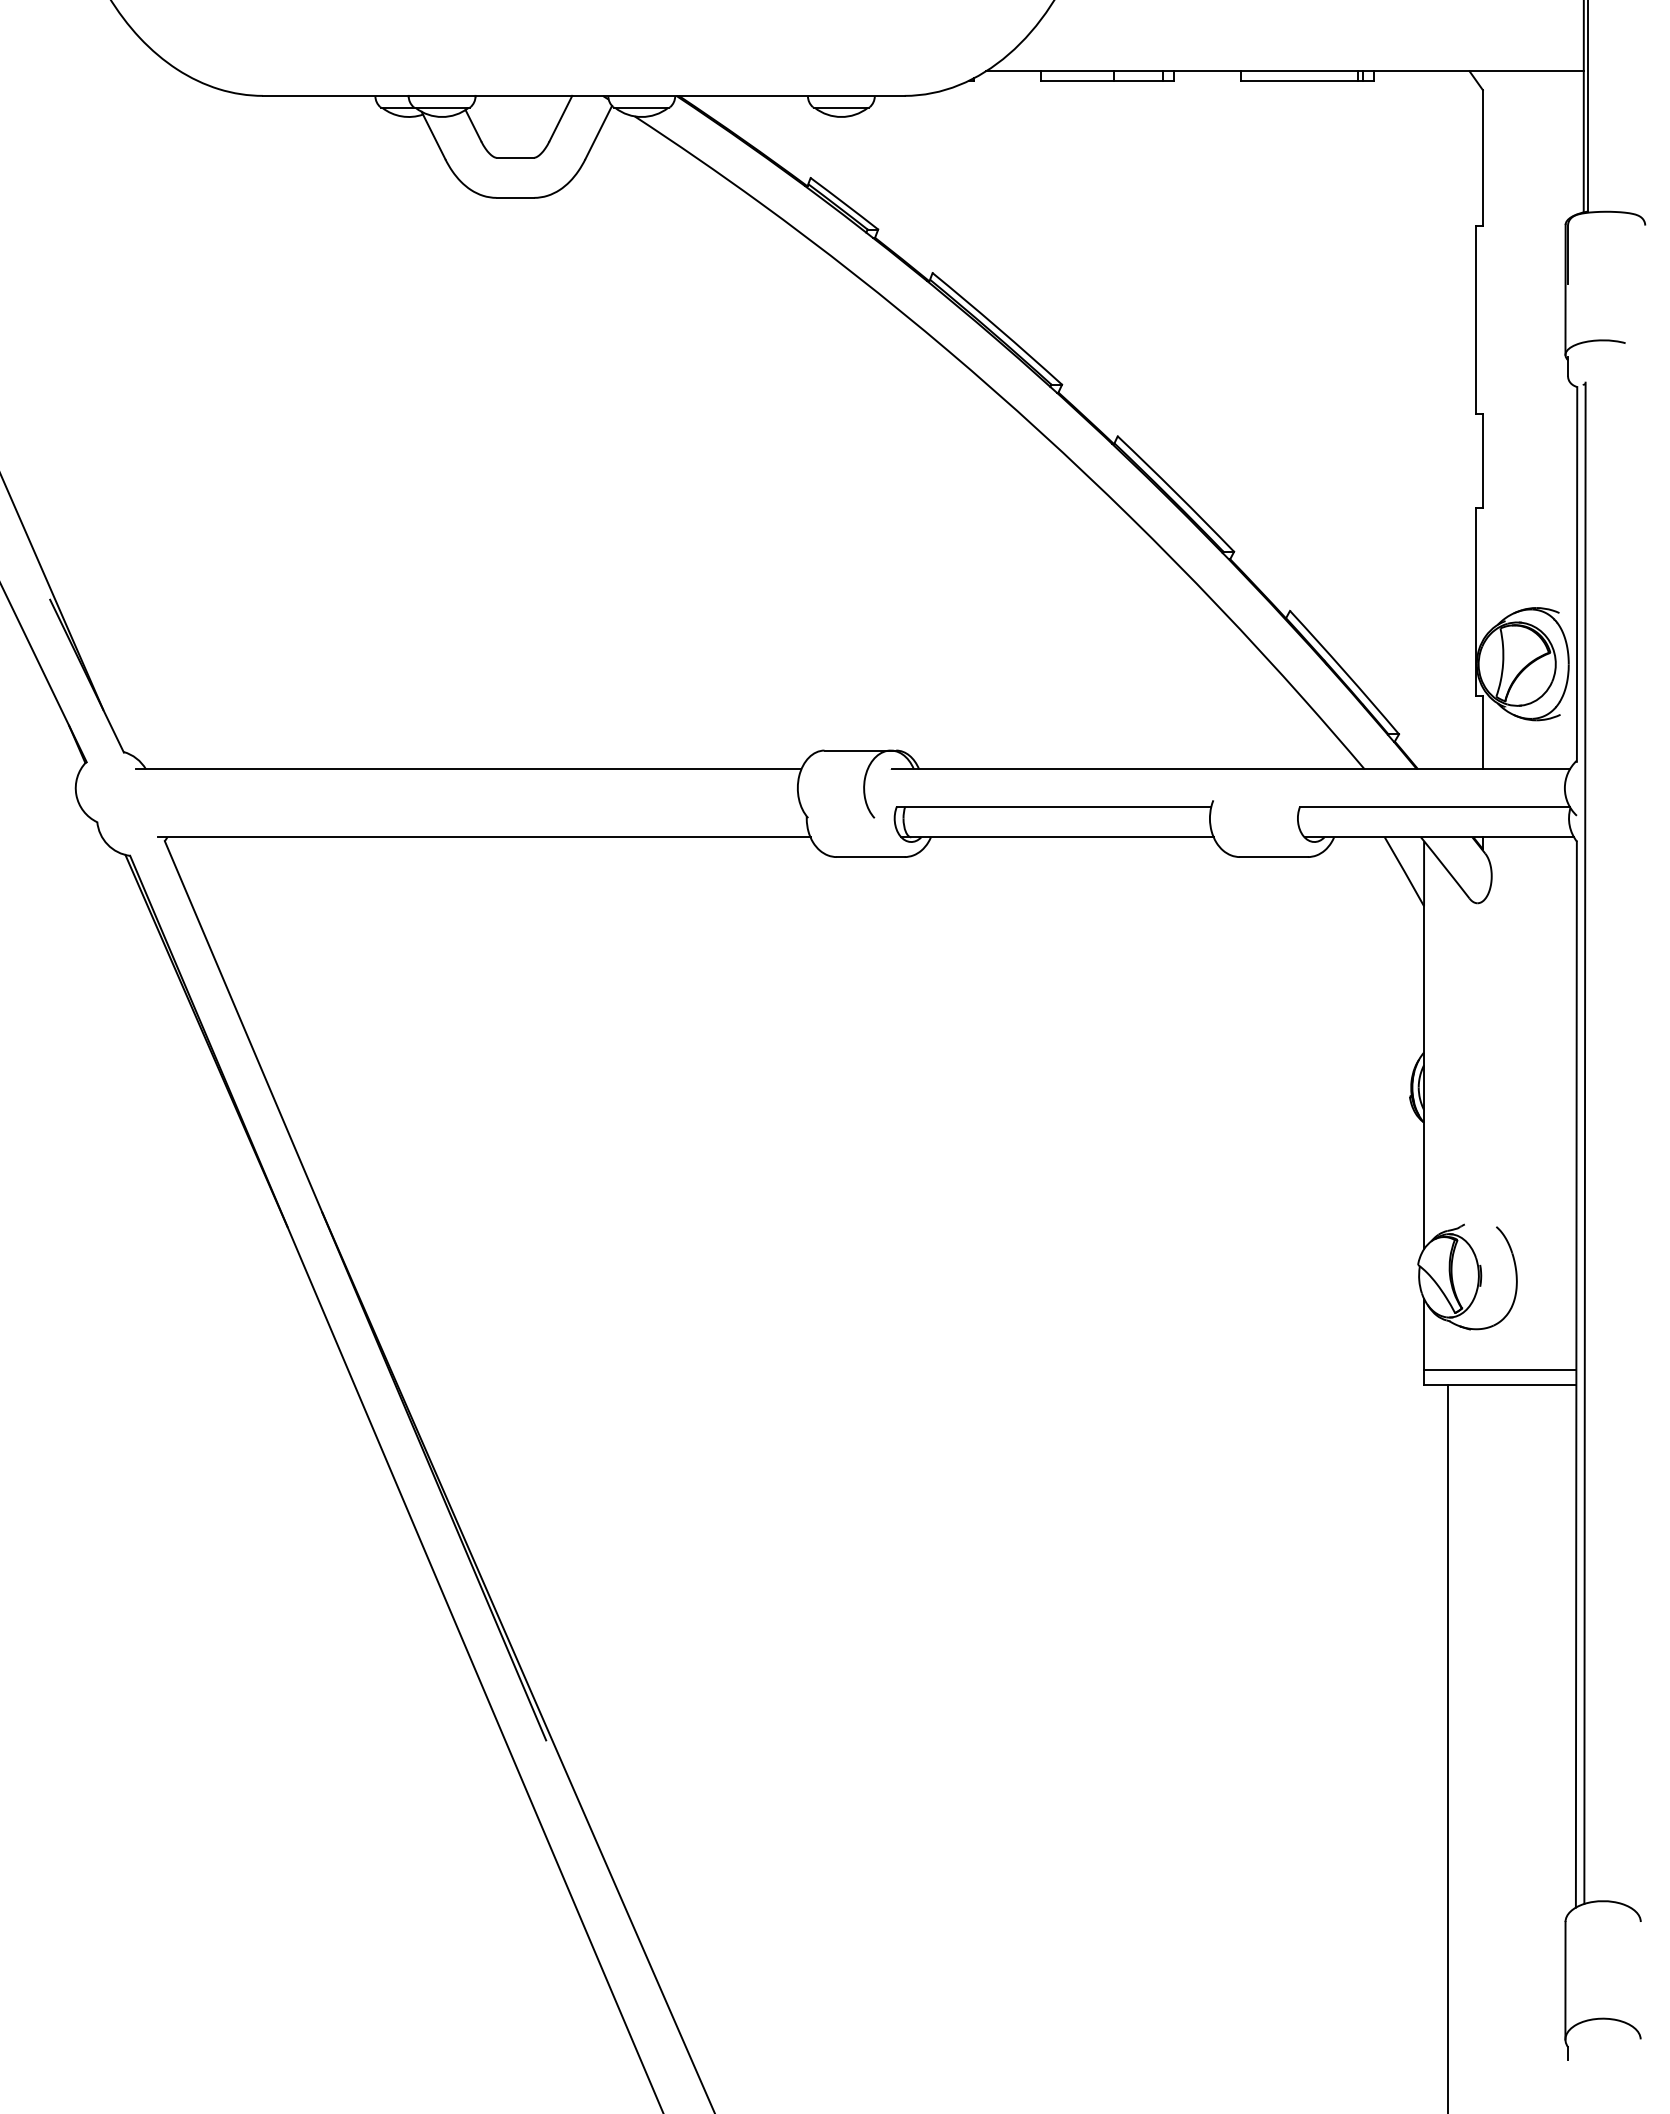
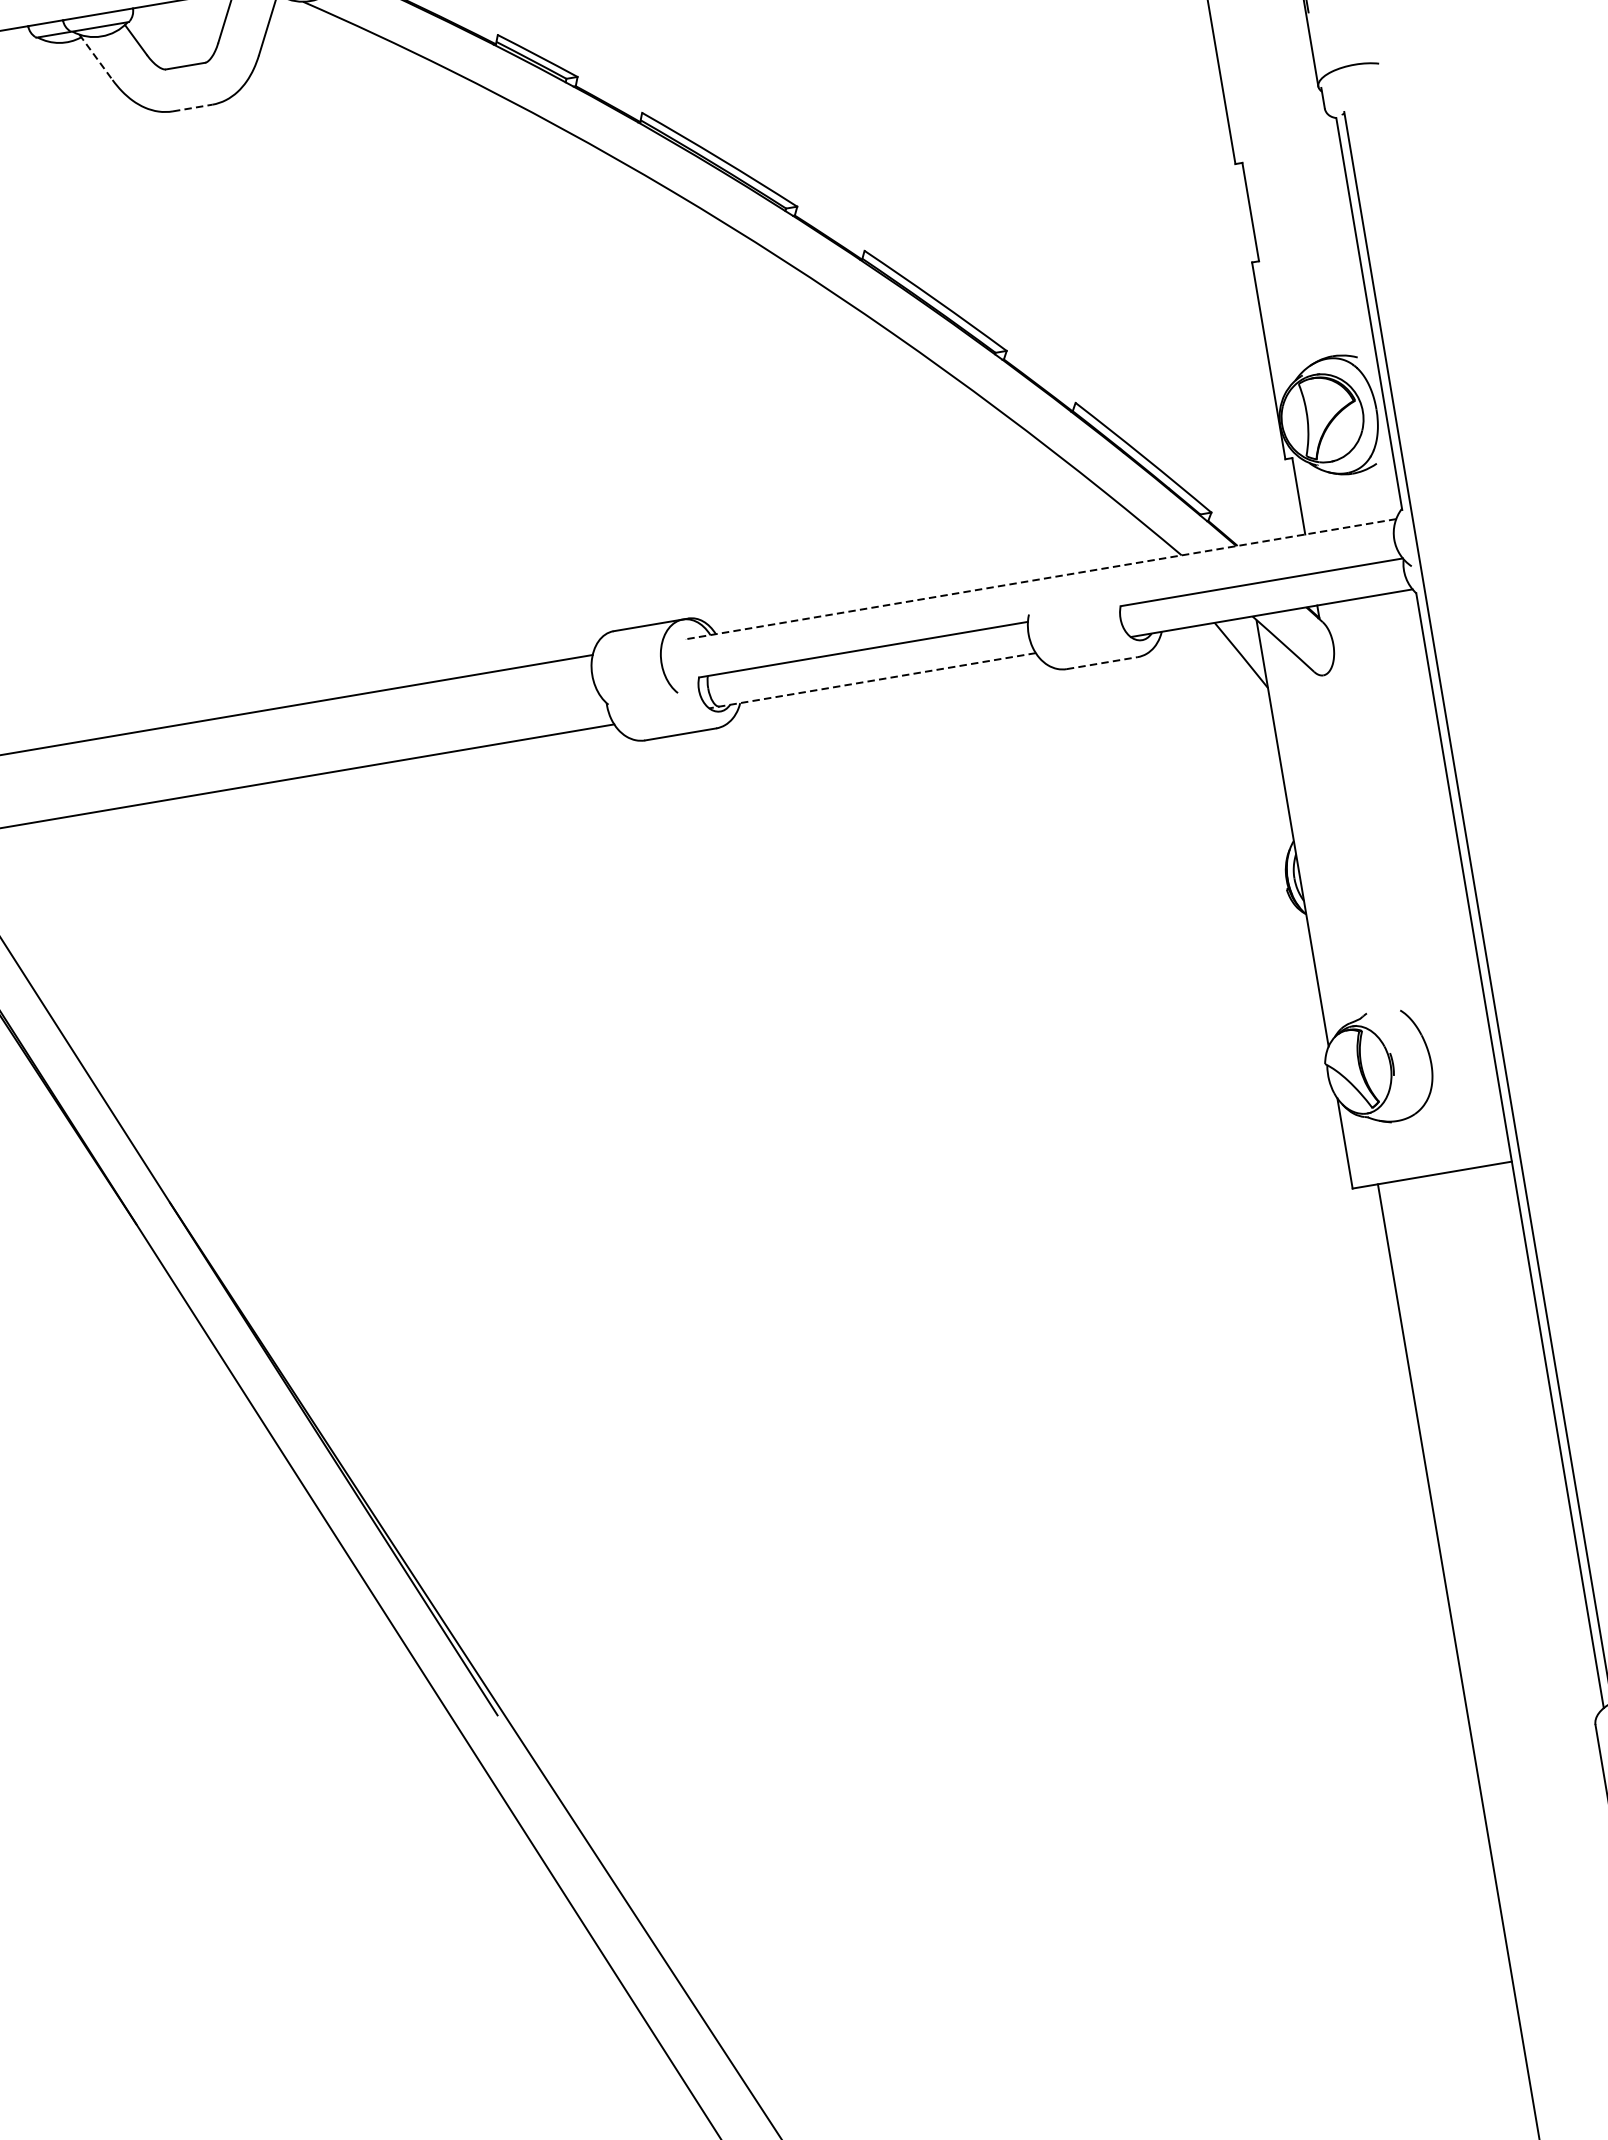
line: (433, 135) -> (95, 57), solid -> dashed
line: (515, 197) -> (192, 107), solid -> dashed
line: (1230, 769) -> (1041, 579), solid -> dashed
line: (1057, 837) -> (872, 680), solid -> dashed
line: (1273, 857) -> (1101, 663), solid -> dashed
line: (1500, 1369) -> (1429, 1158), removed

